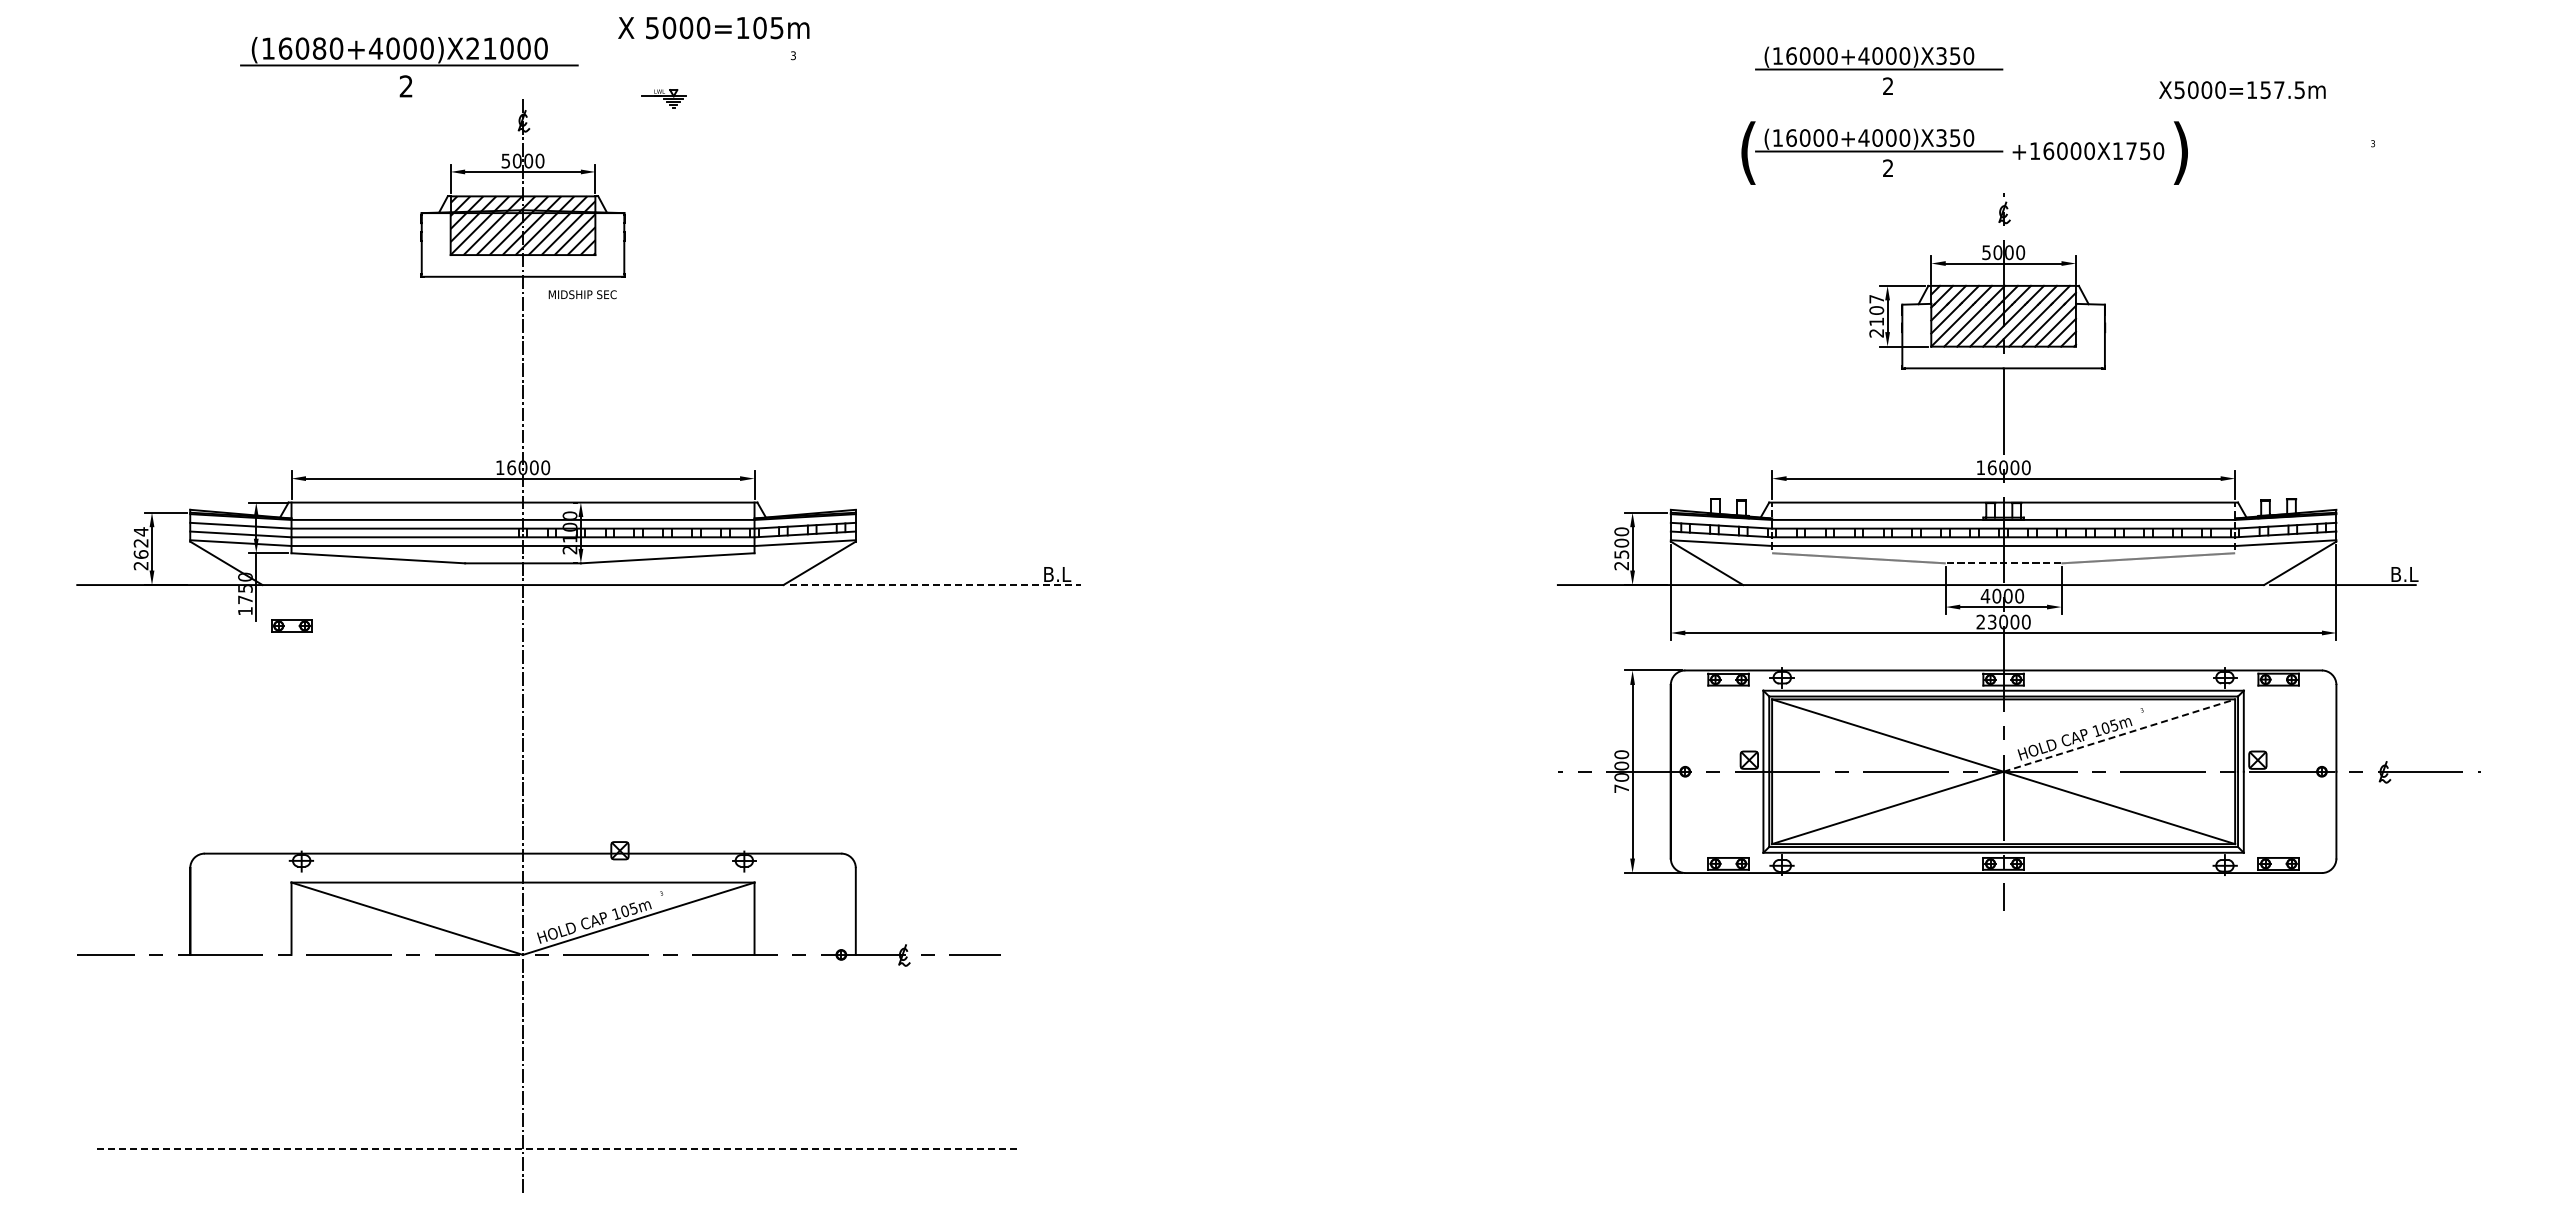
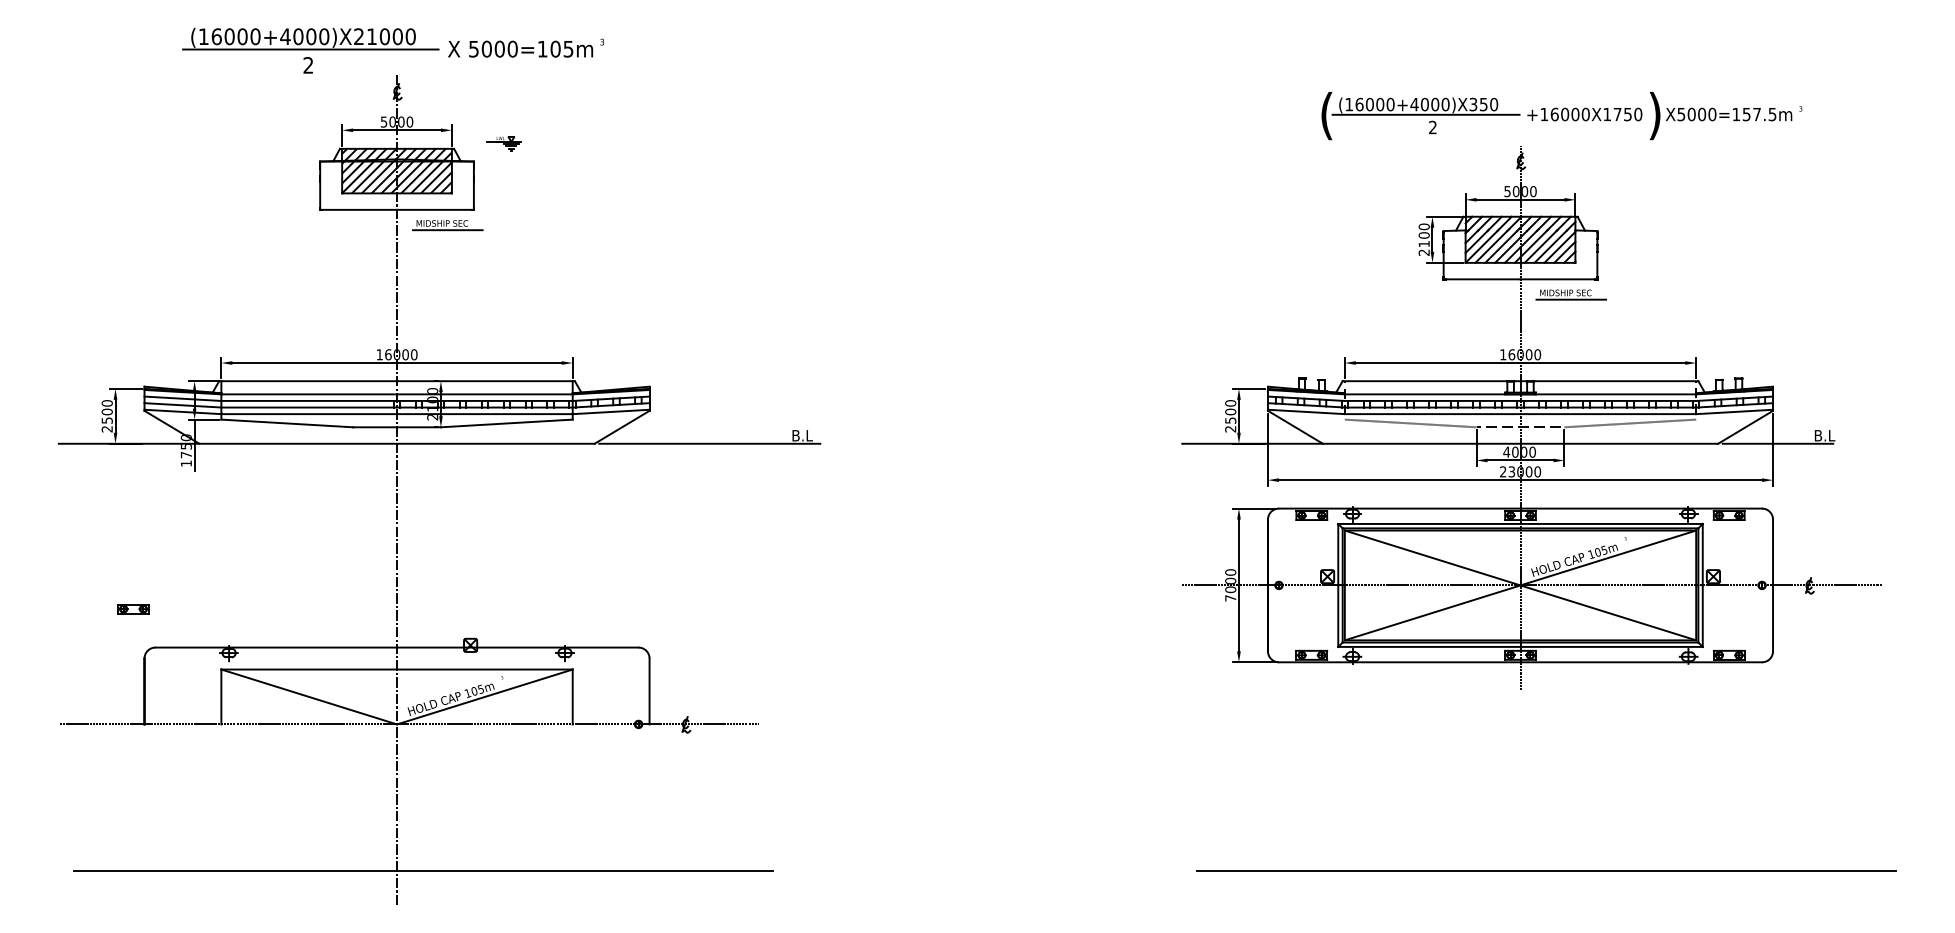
text: (713, 27) -> (520, 48), moved
text: (319, 48) -> (242, 36), (16080+4000)X21000 -> (16000+4000)X21000
part: (1879, 70) -> (1426, 53), removed
text: (2242, 90) -> (1729, 114), moved
part: (663, 98) -> (503, 143), moved
text: (1876, 298) -> (1424, 226), 2107 -> 2100
line: (589, 303) -> (447, 230), added
part: (2070, 388) -> (1571, 294), added
text: (140, 542) -> (106, 411), 2624 -> 2500
line: (935, 585) -> (710, 444), dashed -> solid
part: (291, 625) -> (133, 608), moved
line: (2119, 735) -> (1608, 557), dashed -> solid
line: (558, 1148) -> (423, 871), dashed -> solid
line: (2037, 1148) -> (1546, 871), added

